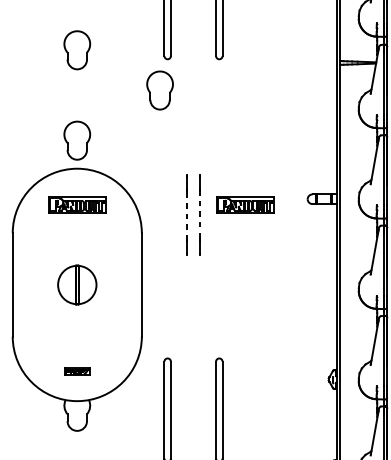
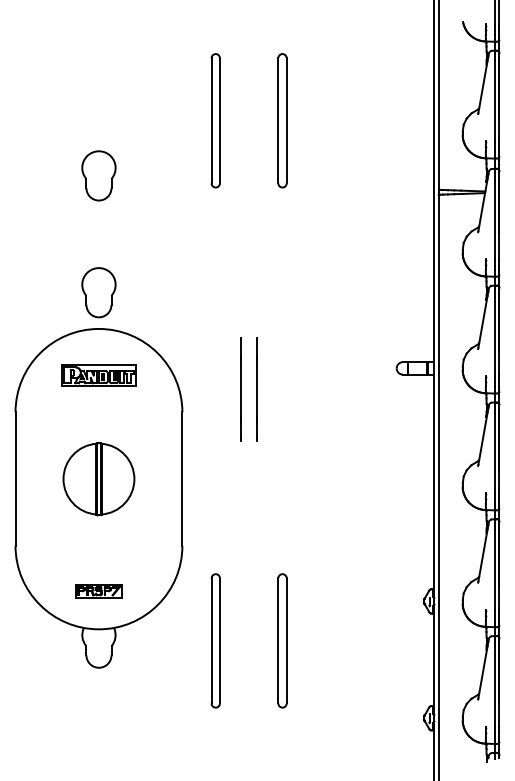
part: (159, 90) -> (205, 227), removed
part: (244, 204) -> (315, 375), removed
line: (199, 214) -> (257, 388), dashed -> solid
line: (186, 215) -> (240, 389), dashed -> solid
part: (76, 285) -> (98, 479), size x1.43
part: (76, 371) -> (98, 591), size x1.43

